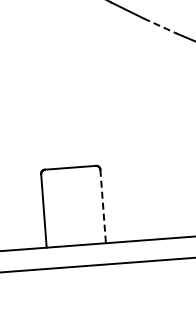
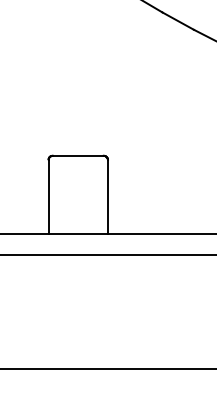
line: (160, 26) -> (178, 21), dashed -> solid
line: (102, 206) -> (107, 196), dashed -> solid

